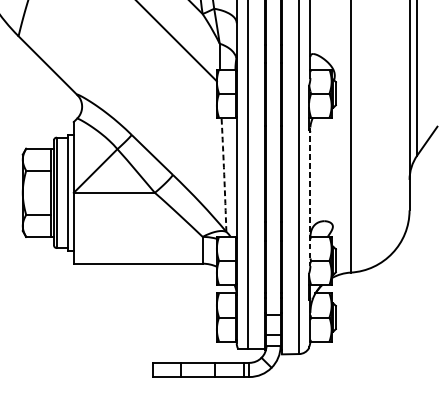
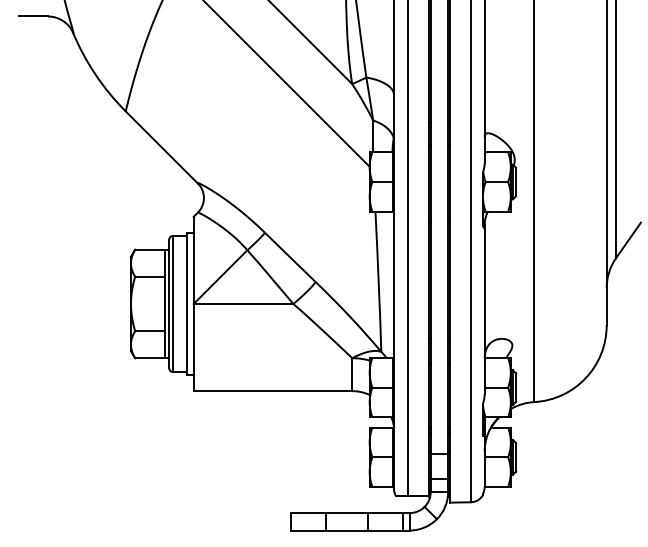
arc: (224, 174) -> (378, 281), dashed -> solid
line: (310, 197) -> (484, 309), dashed -> solid

